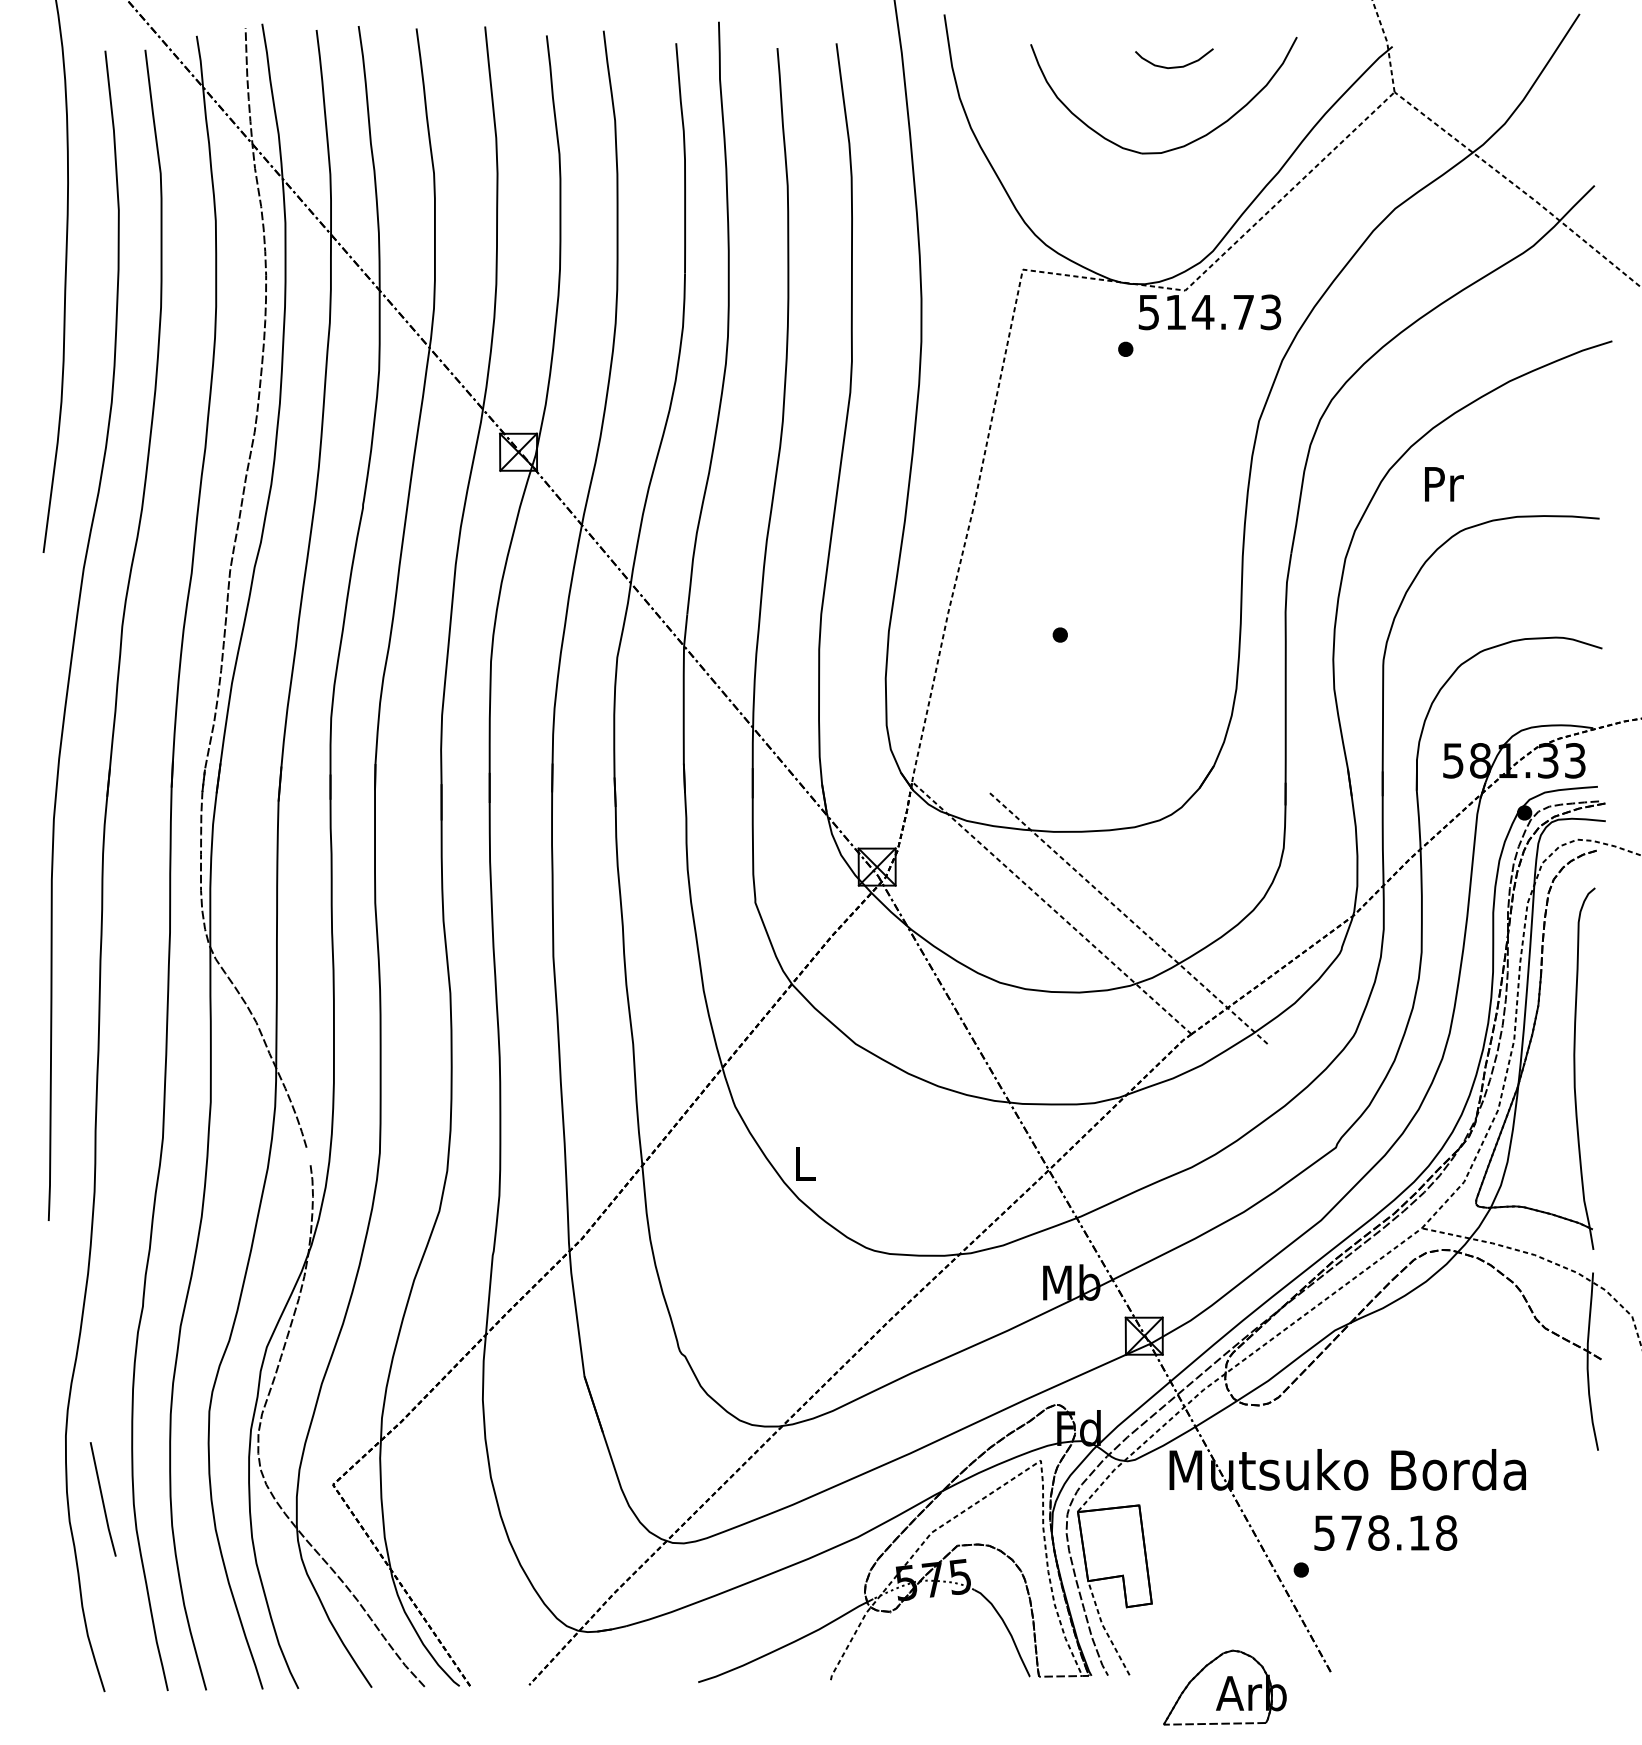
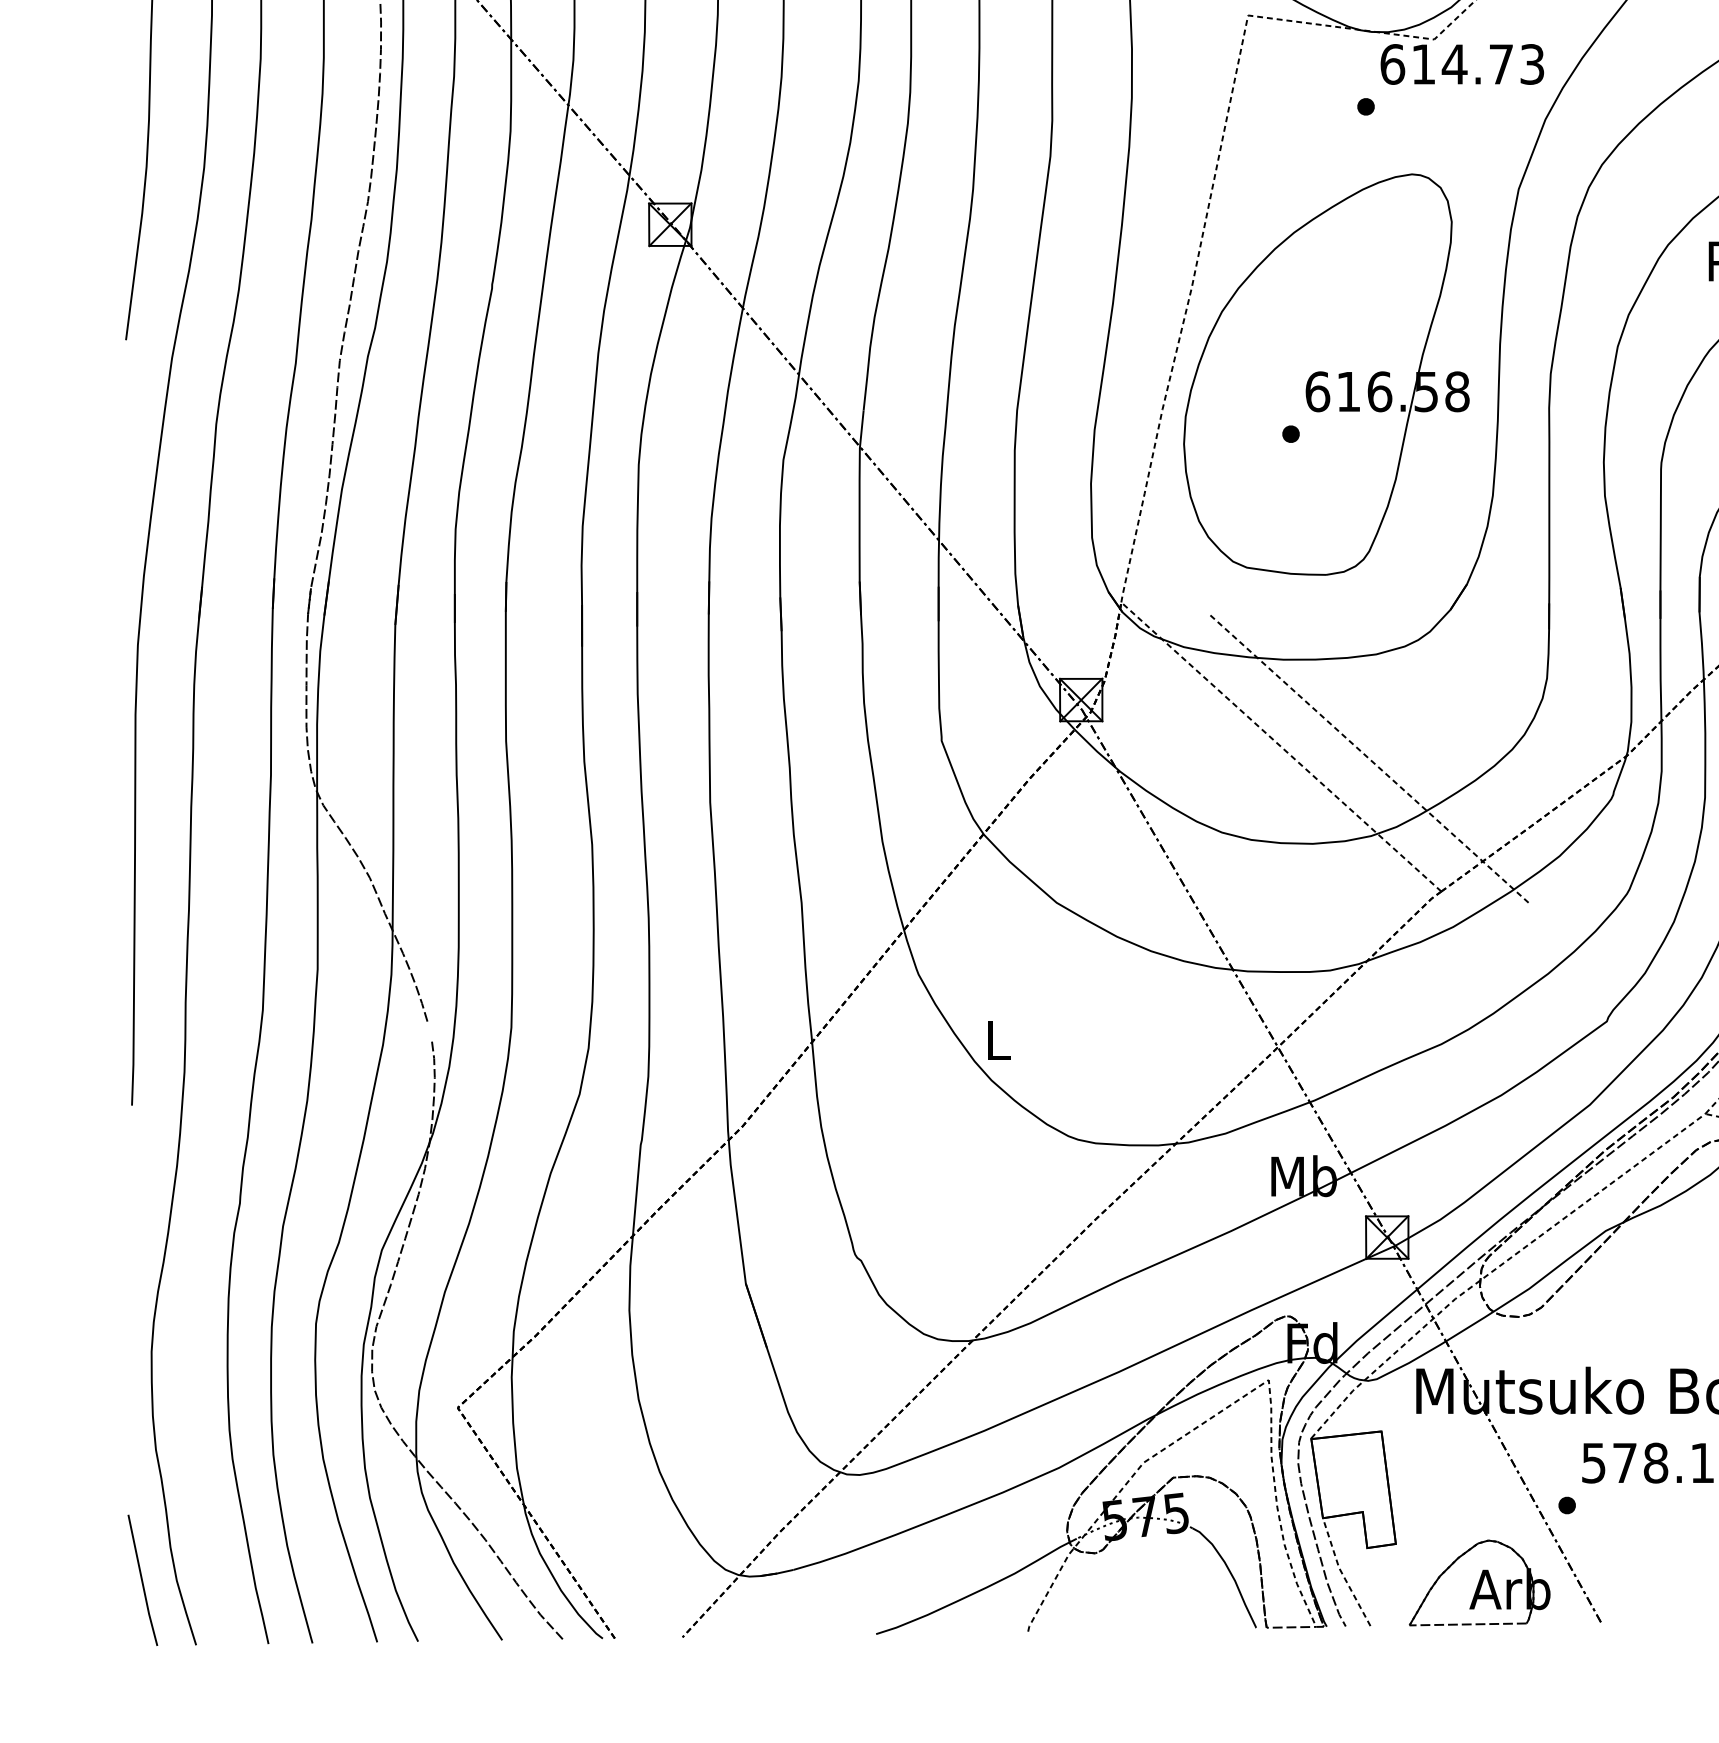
text: (1148, 312) -> (1392, 64), 514.73 -> 614.73
part: (1091, 582) -> (1326, 373), added
line: (102, 1499) -> (142, 1580), moved
part: (1224, 1687) -> (1479, 1582), moved

